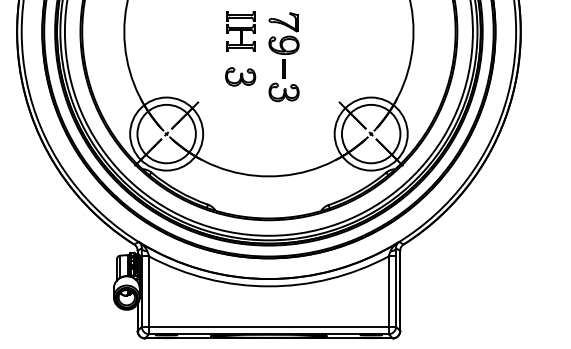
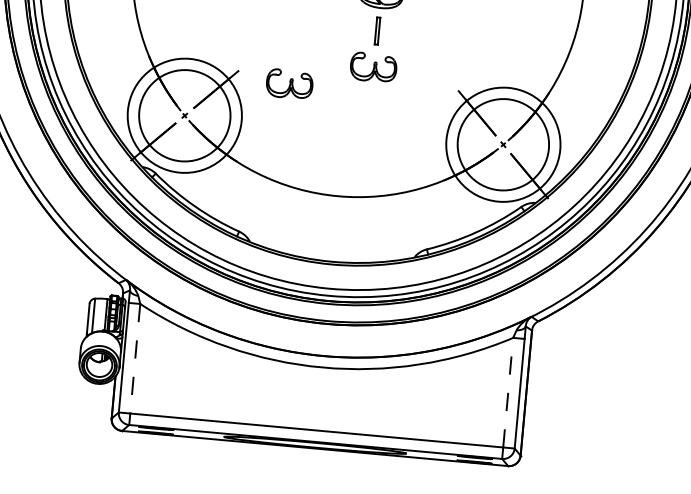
part: (240, 76) -> (289, 83), moved
line: (388, 291) -> (508, 392), solid -> dashed
line: (149, 292) -> (135, 360), solid -> dashed

